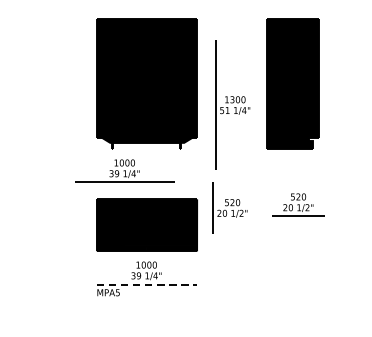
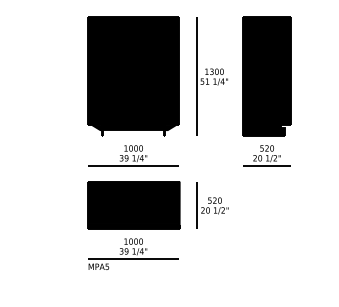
part: (232, 104) -> (211, 76), moved
part: (124, 170) -> (133, 155), moved
part: (297, 204) -> (266, 155), moved
part: (229, 207) -> (212, 205), moved
line: (146, 284) -> (133, 259), dashed -> solid

